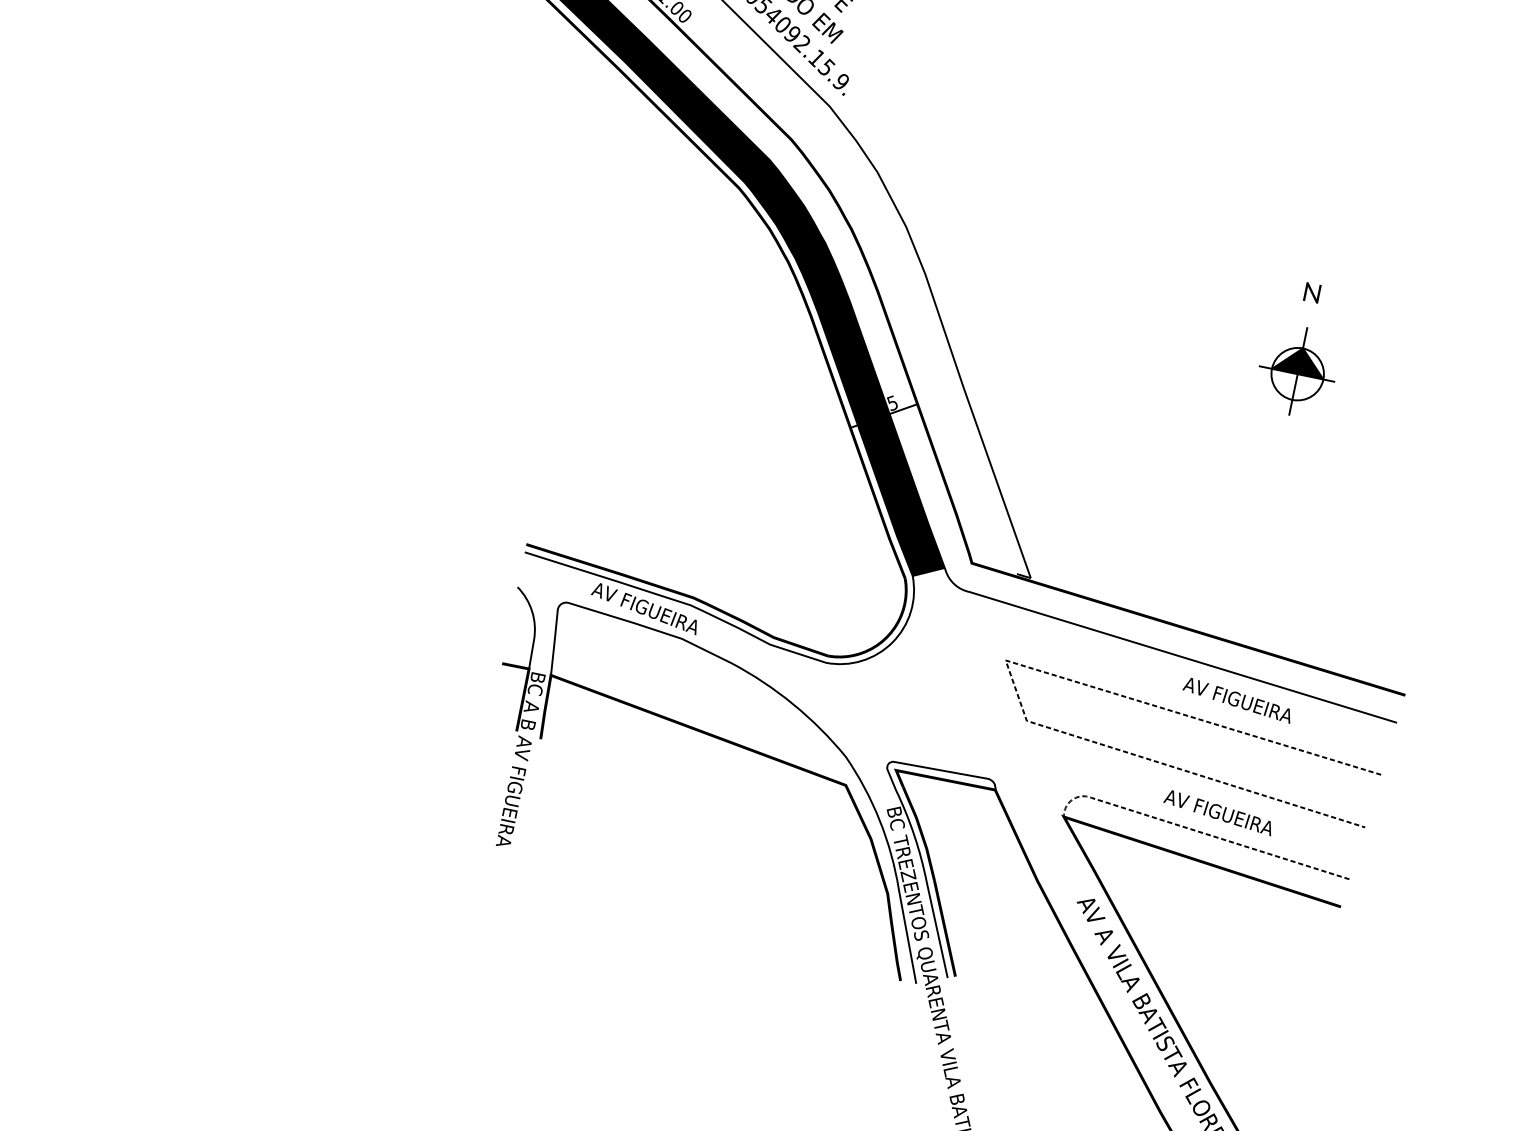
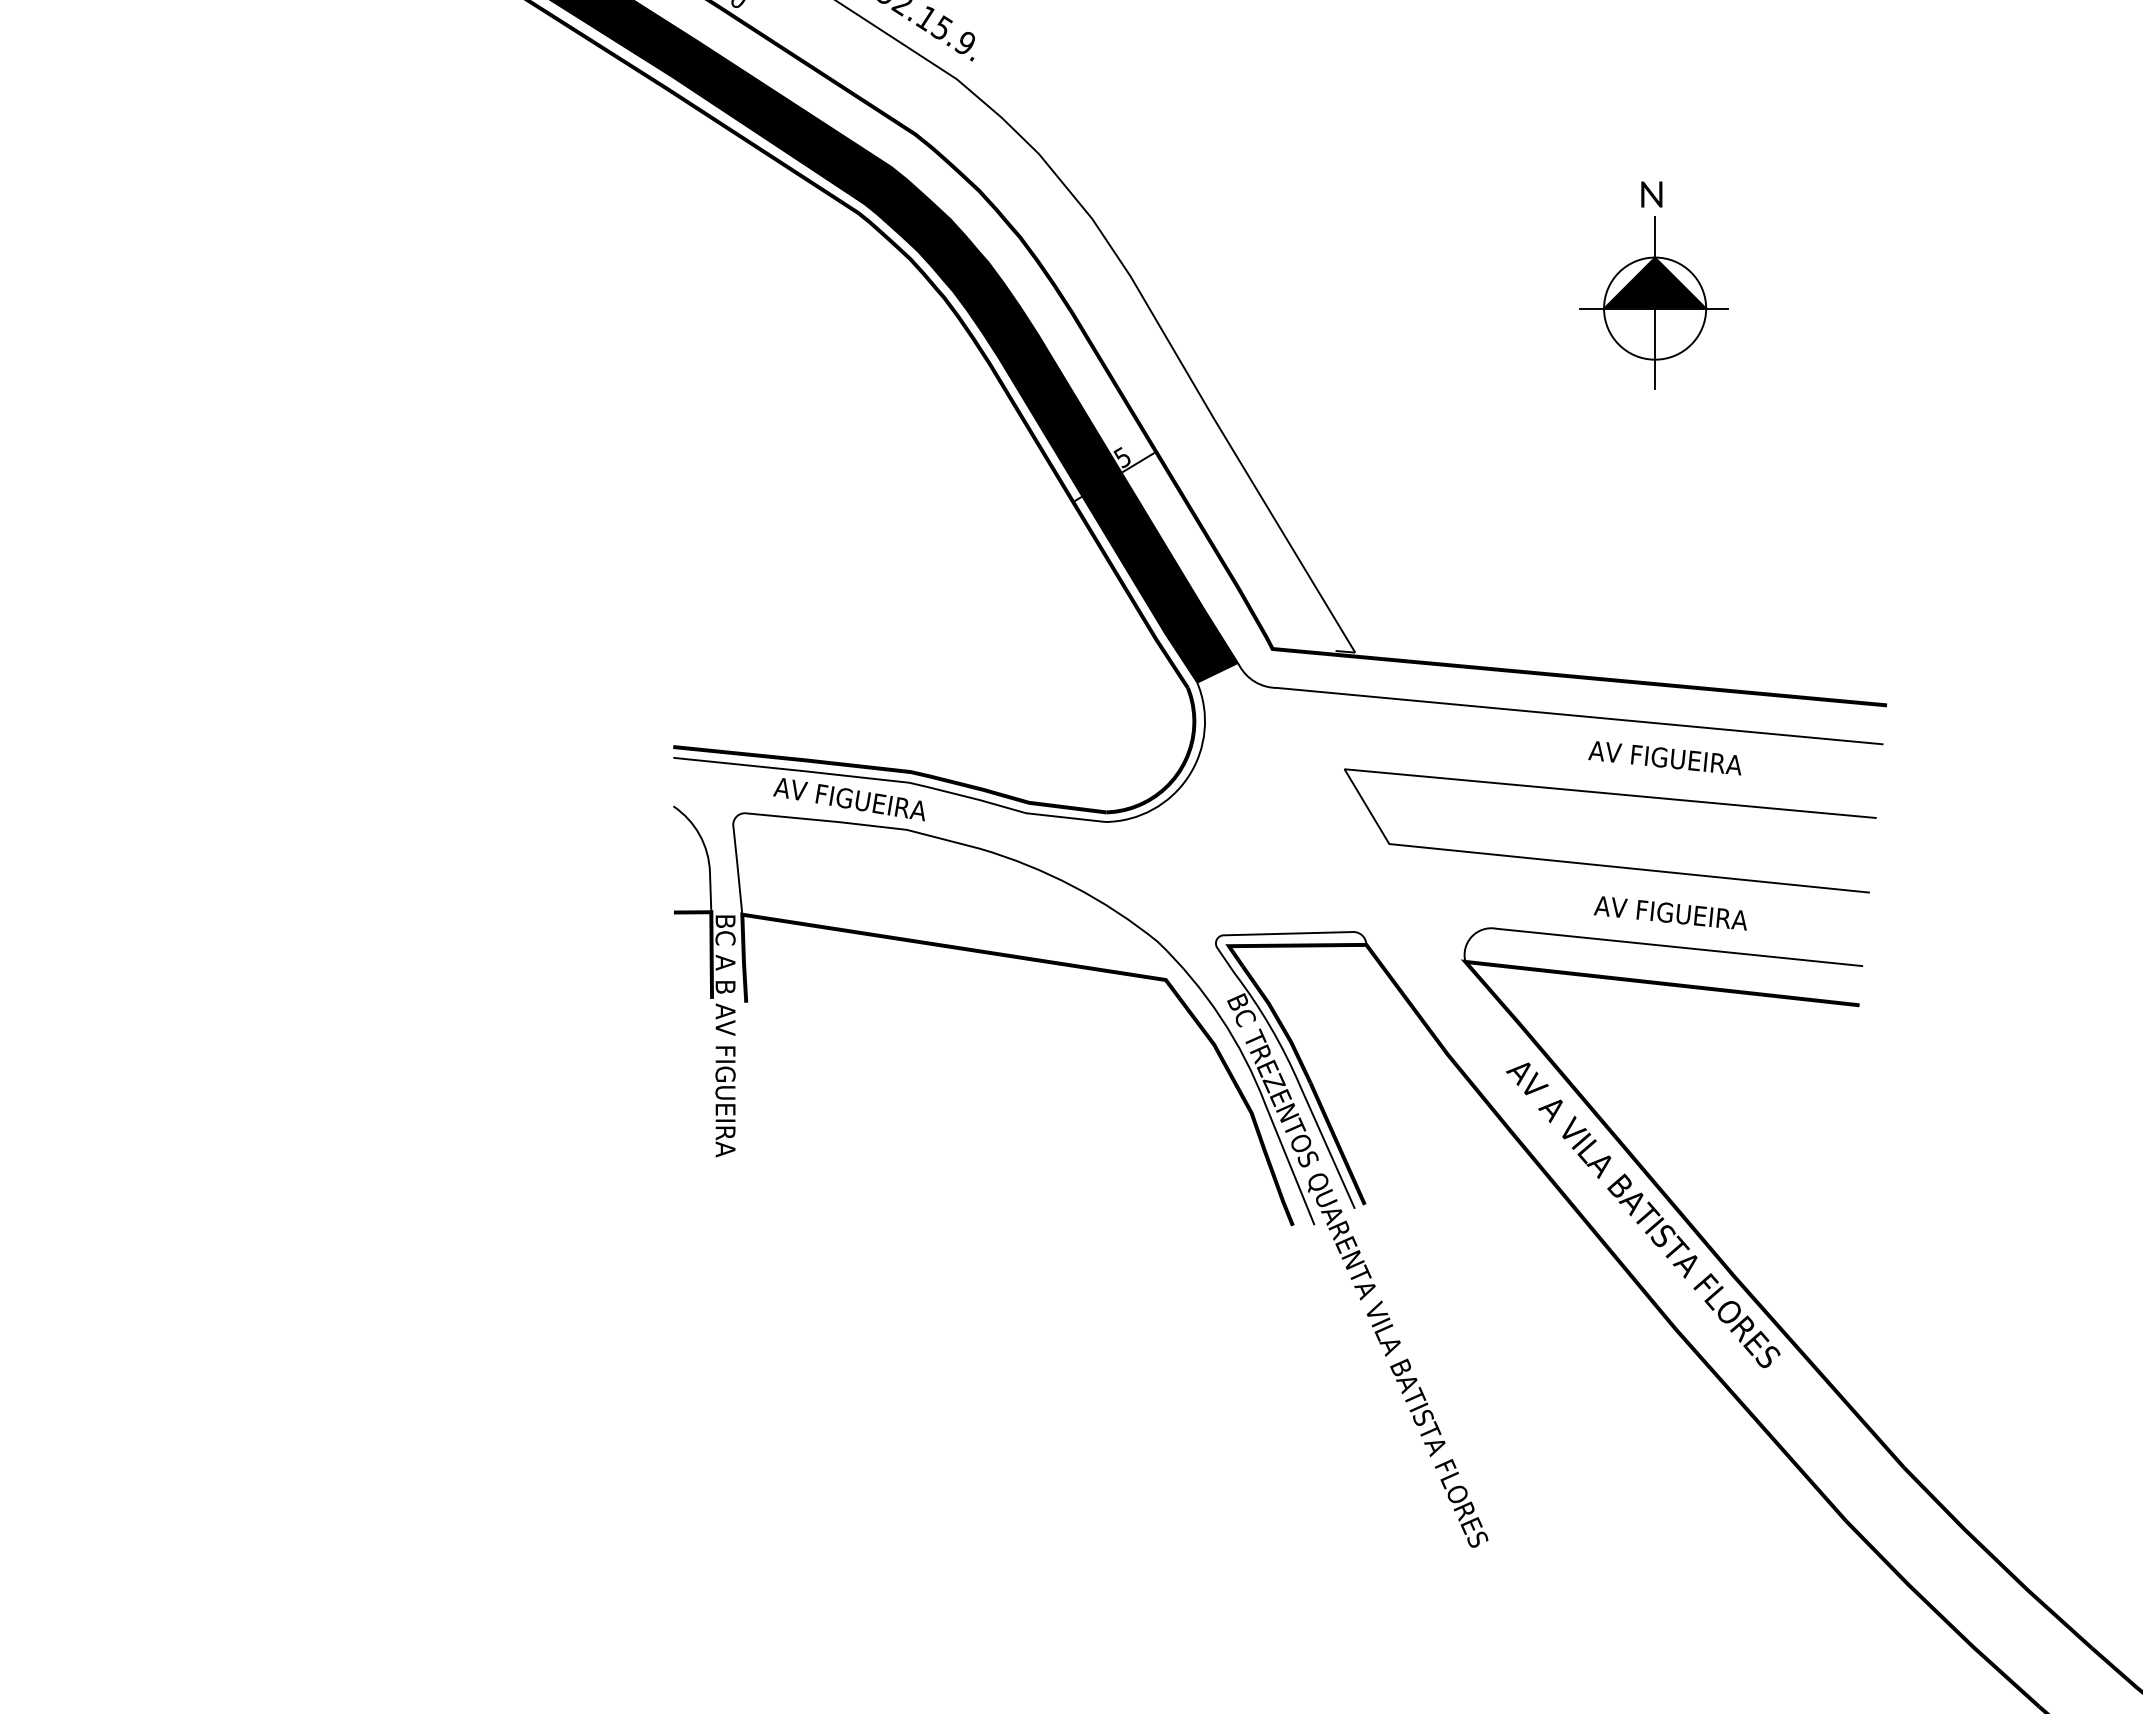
part: (1297, 370) -> (1653, 302), size x1.43
line: (1010, 673) -> (1354, 785), dashed -> solid
line: (1197, 831) -> (1647, 944), dashed -> solid

